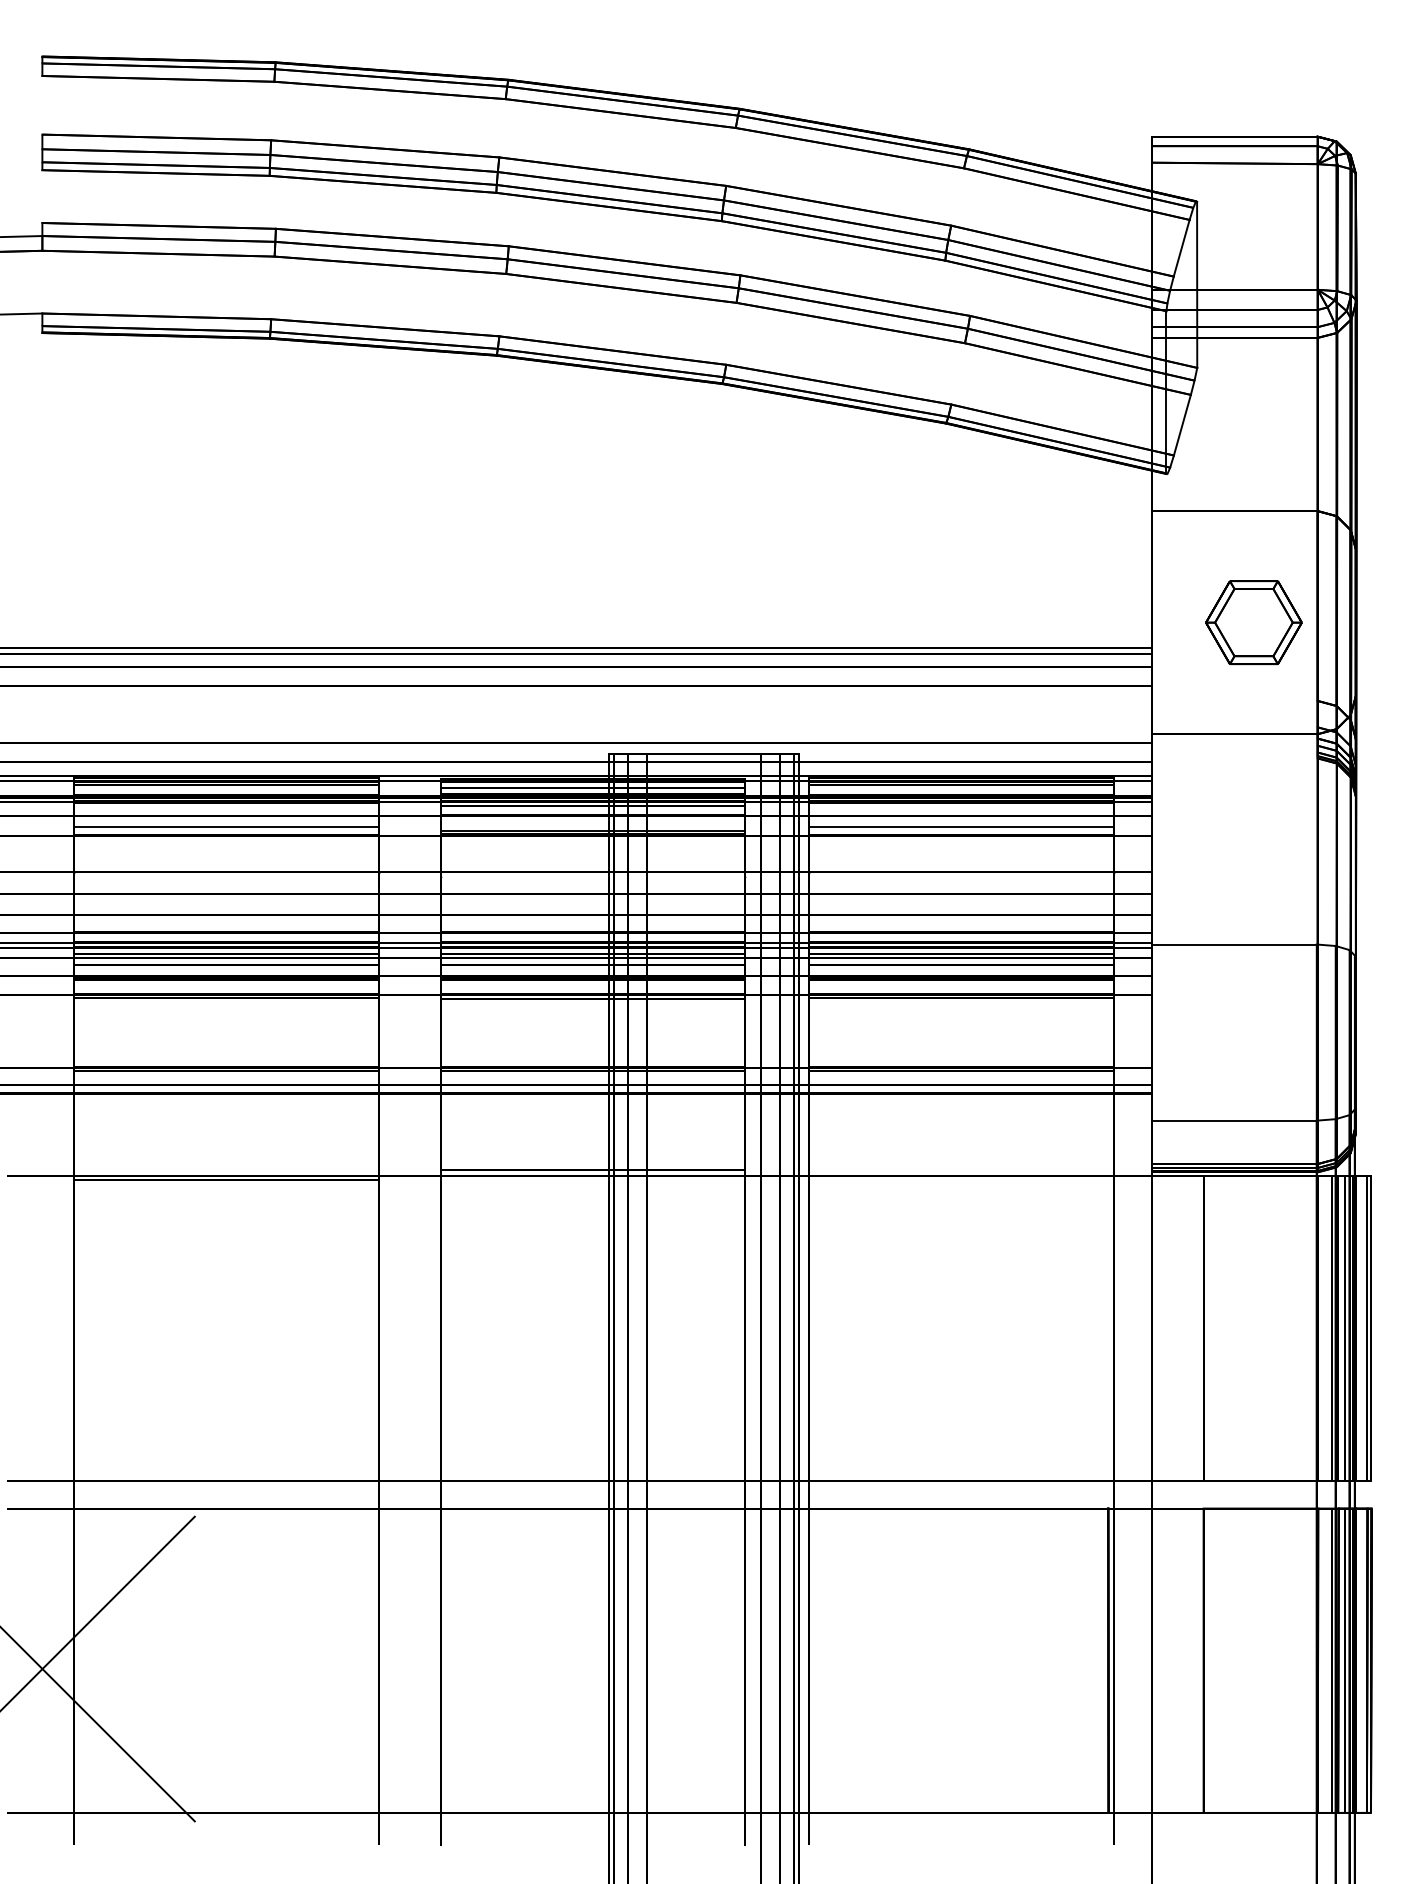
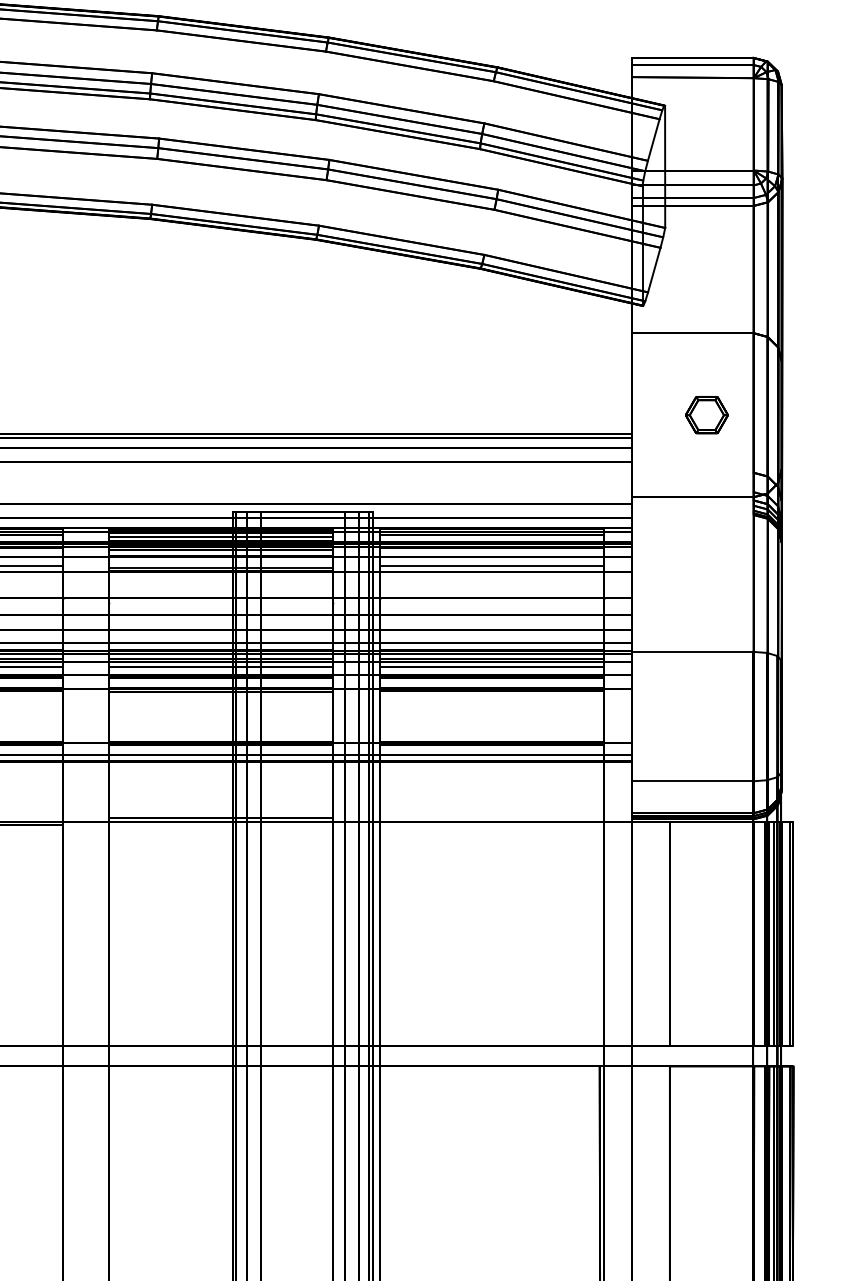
part: (1253, 622) -> (706, 415), size x0.6

